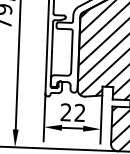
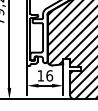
text: (73, 112) -> (45, 75), 22 -> 16

